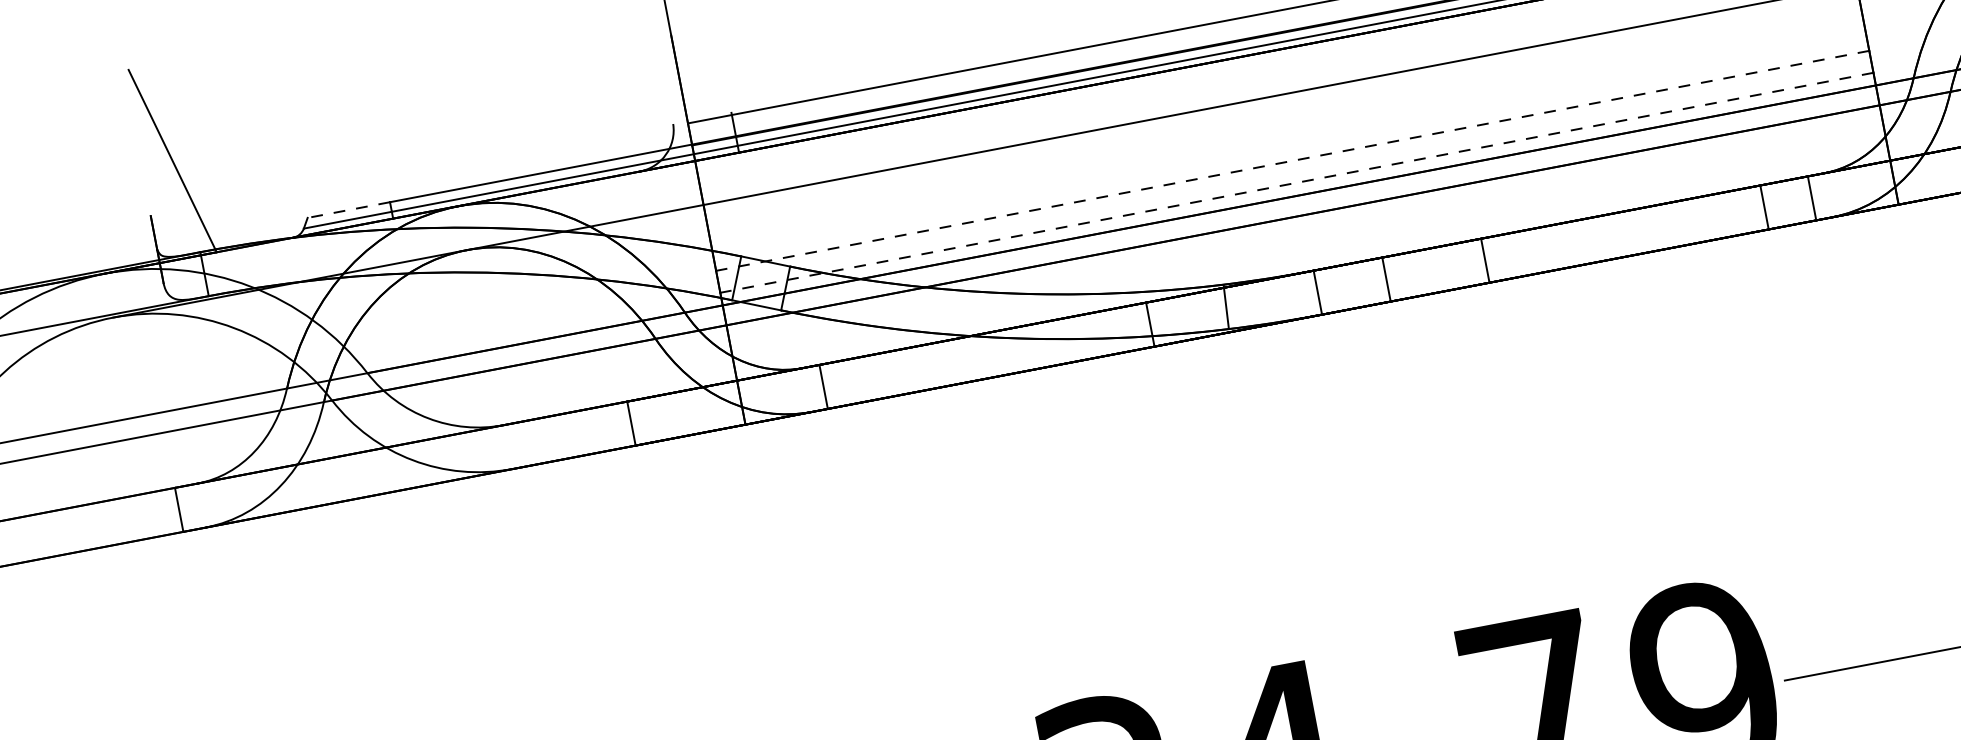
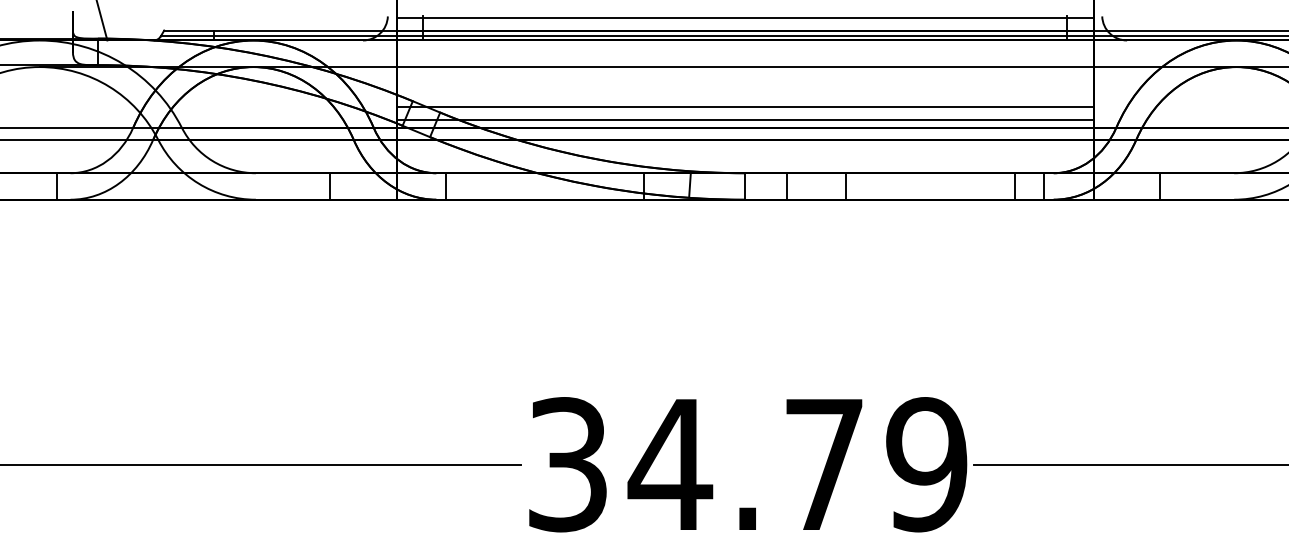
line: (1291, 160) -> (744, 106), dashed -> solid
line: (1296, 183) -> (744, 120), dashed -> solid
line: (349, 209) -> (189, 30), dashed -> solid

